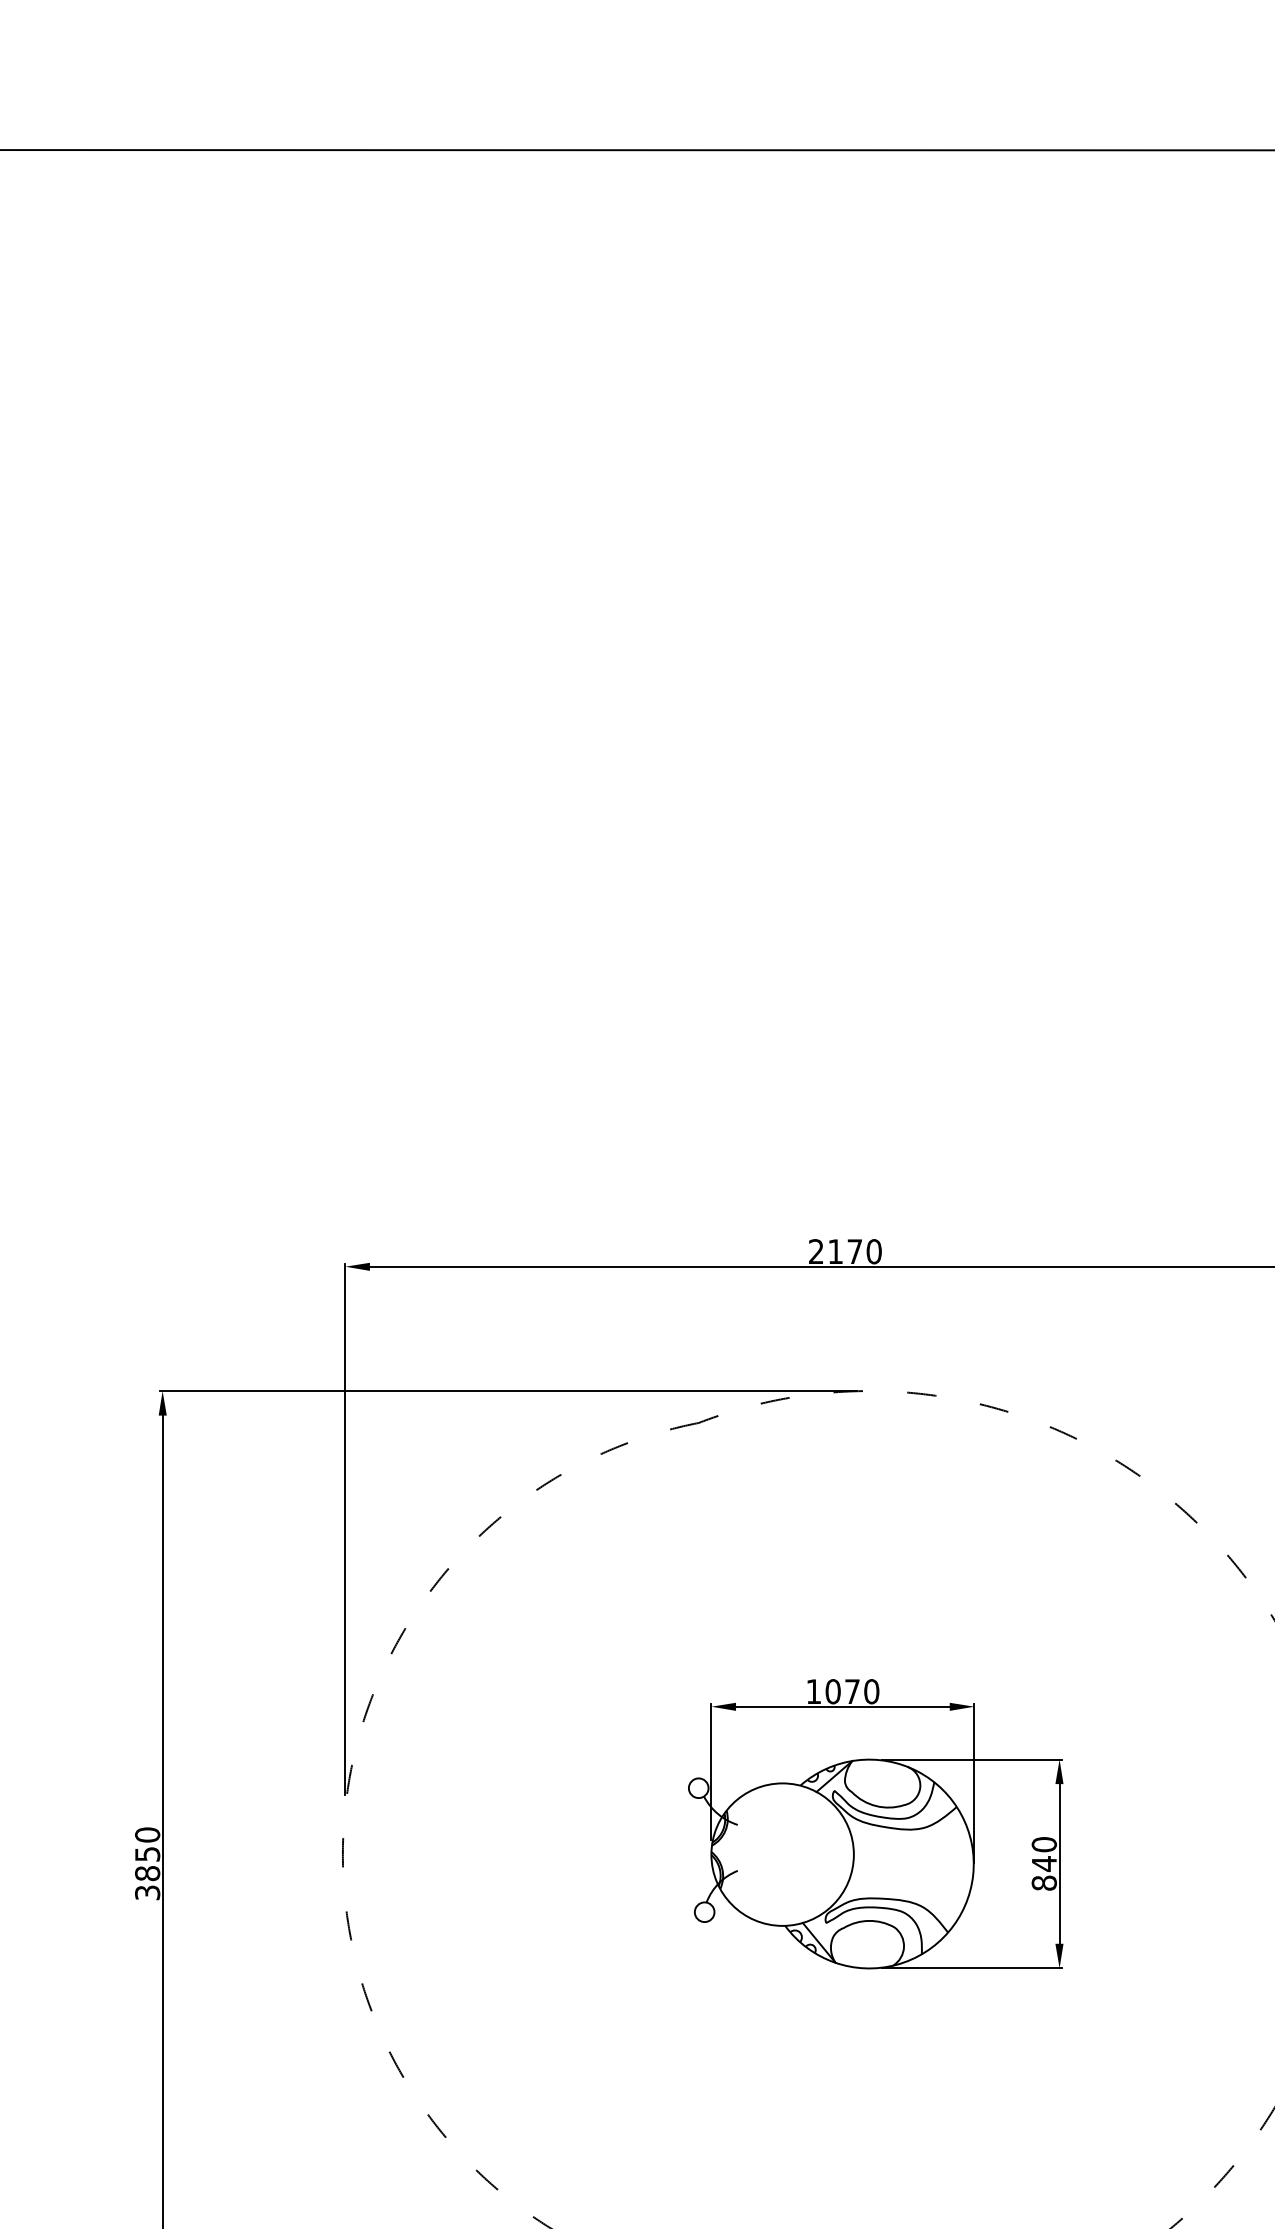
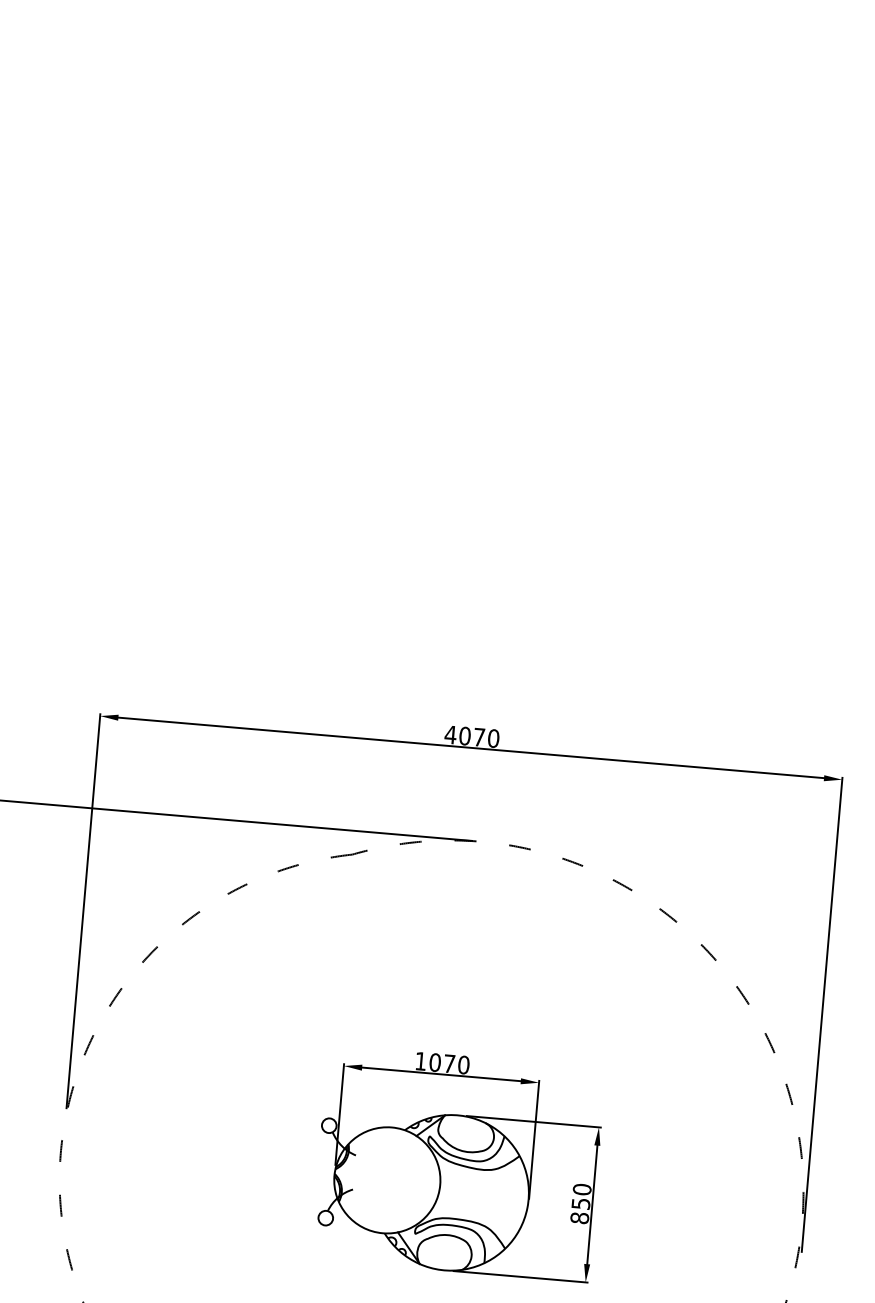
text: (825, 1251) -> (457, 735), 2170 -> 4070
text: (1044, 1864) -> (581, 1204), 840 -> 850

